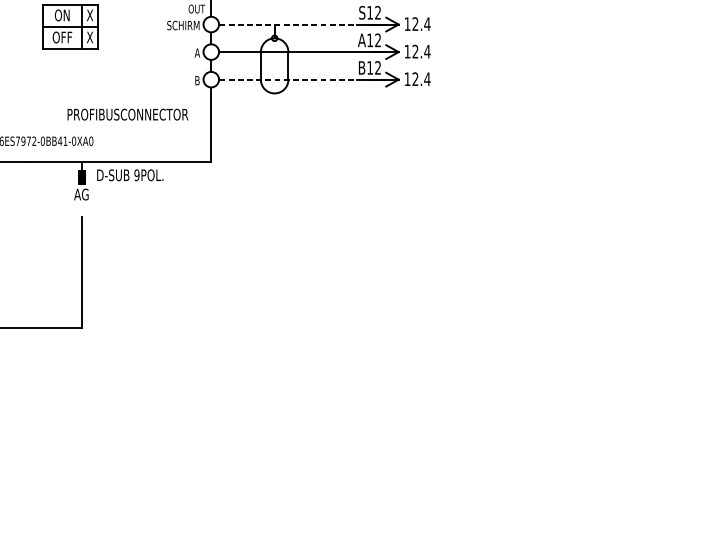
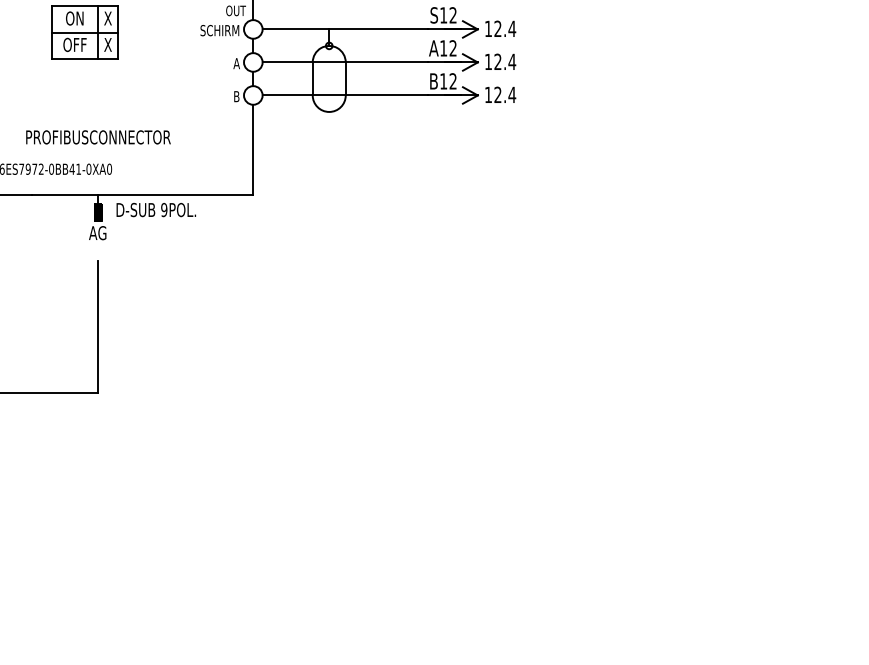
line: (288, 24) -> (345, 29), dashed -> solid
line: (288, 79) -> (345, 95), dashed -> solid
text: (127, 114) -> (98, 137), moved

